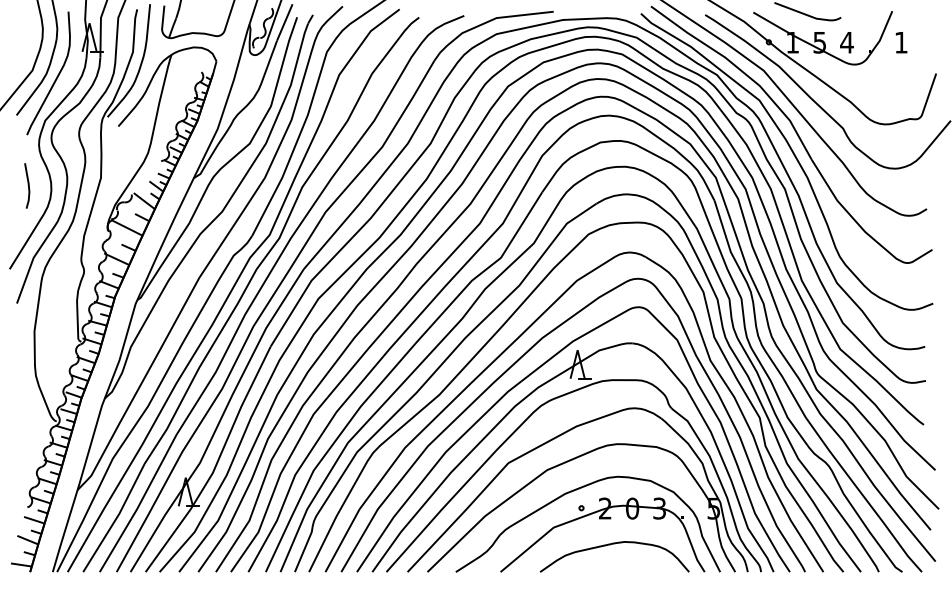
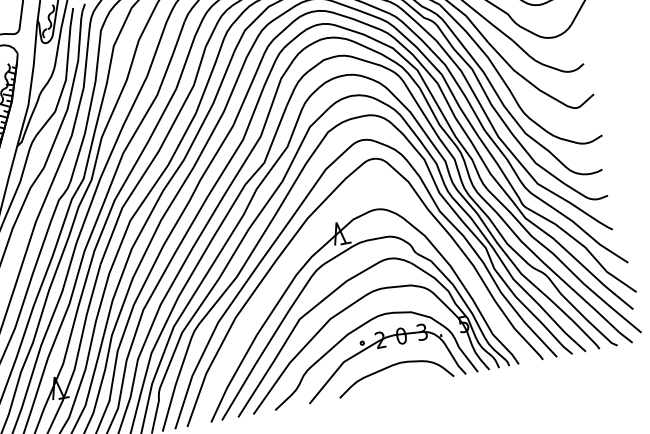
curve: (528, 377) -> (302, 250), removed

